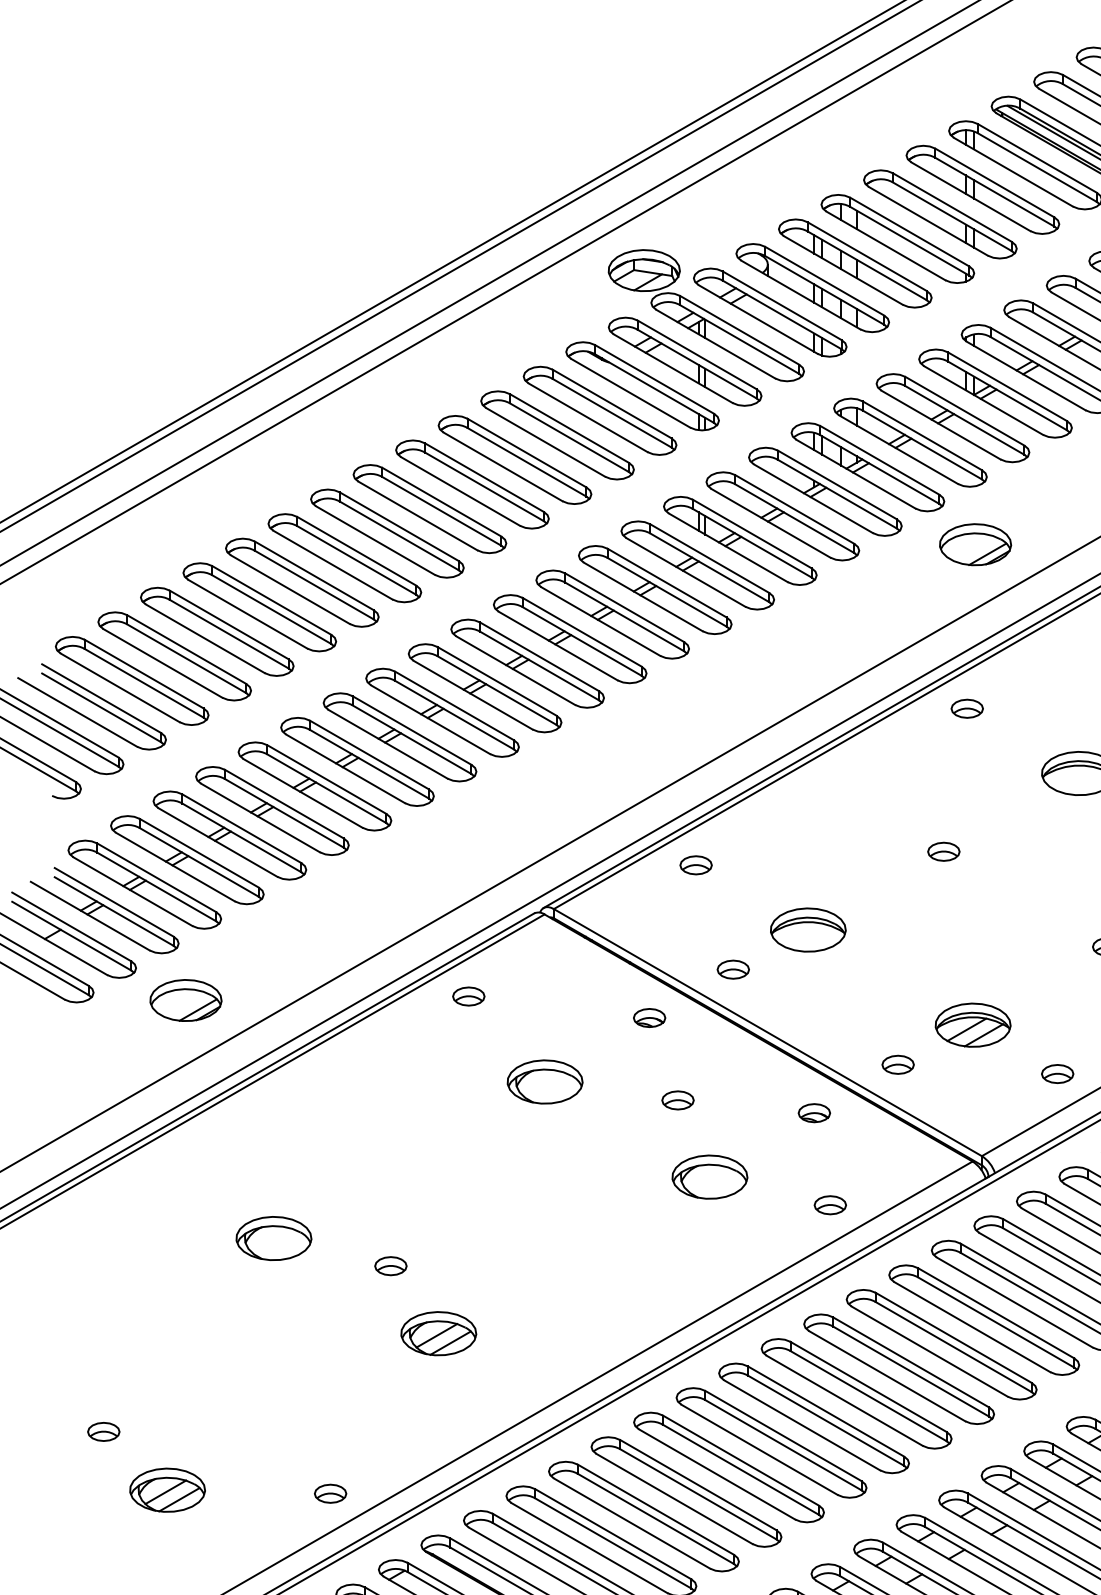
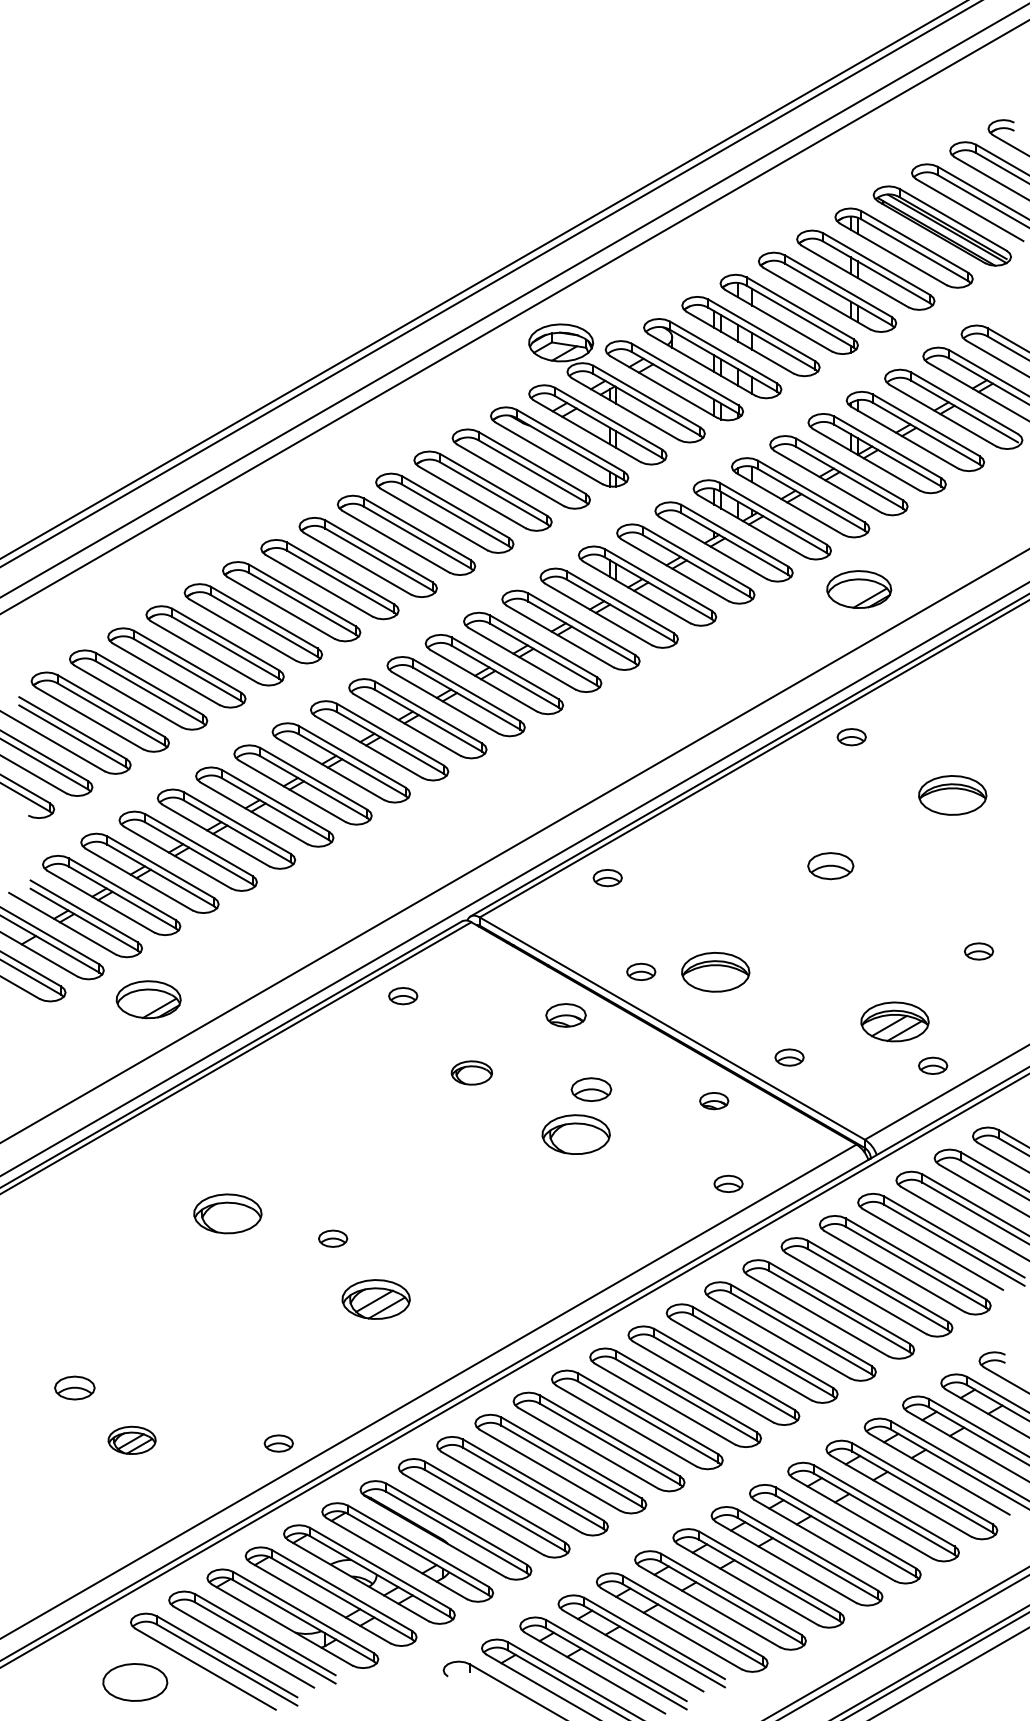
part: (943, 851) -> (830, 865), size x1.6
part: (808, 929) -> (715, 971), moved
part: (649, 1018) -> (565, 1015), size x1.4
part: (972, 1024) -> (894, 1021), moved
part: (544, 1081) -> (471, 1072), size x0.6
part: (678, 1100) -> (591, 1089), size x1.4
part: (709, 1176) -> (575, 1134), moved
part: (103, 1431) -> (74, 1387), size x1.4
part: (166, 1490) -> (131, 1440), size x0.7

